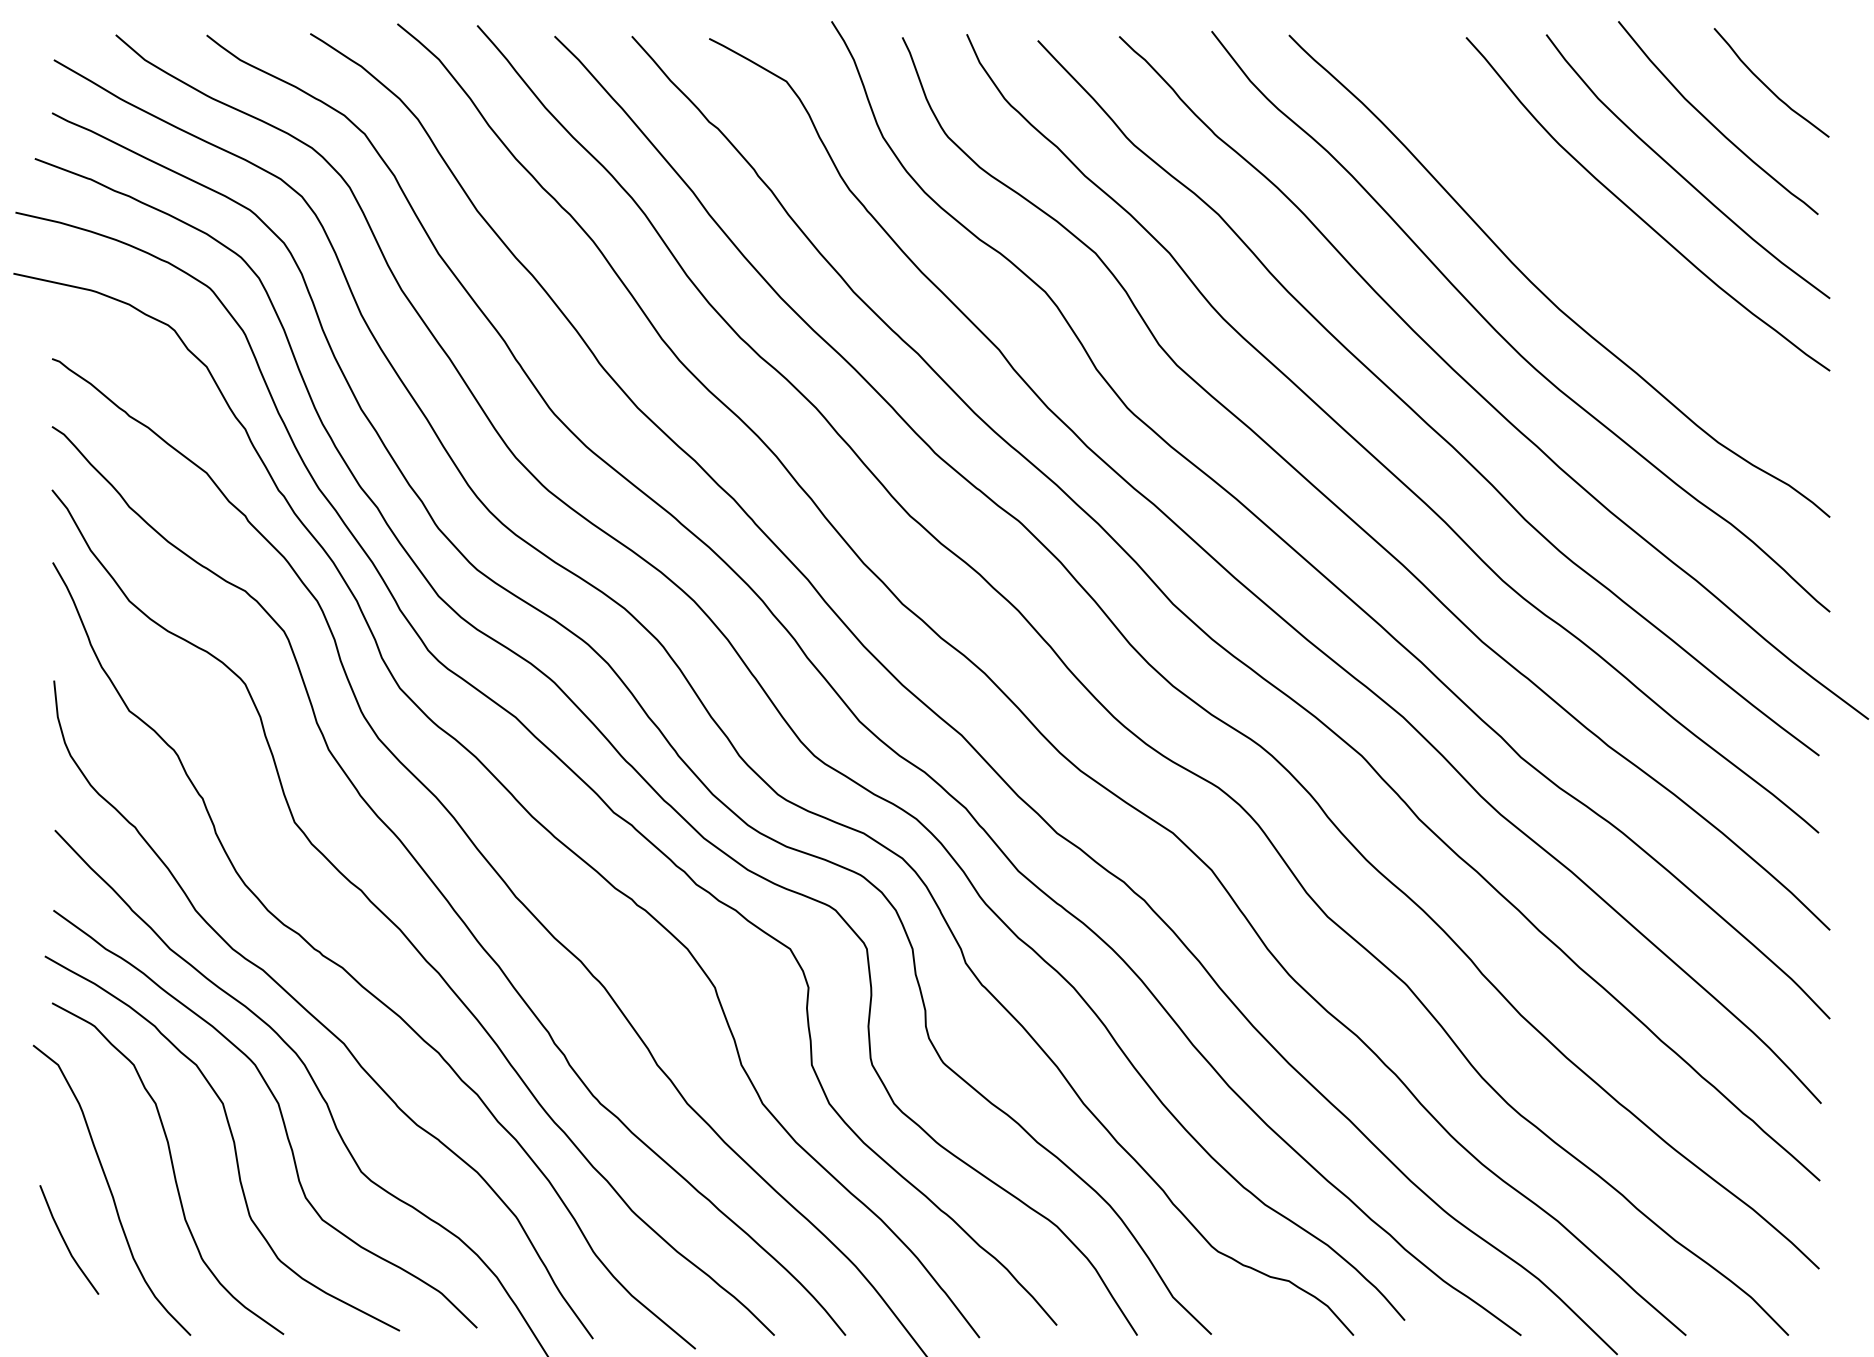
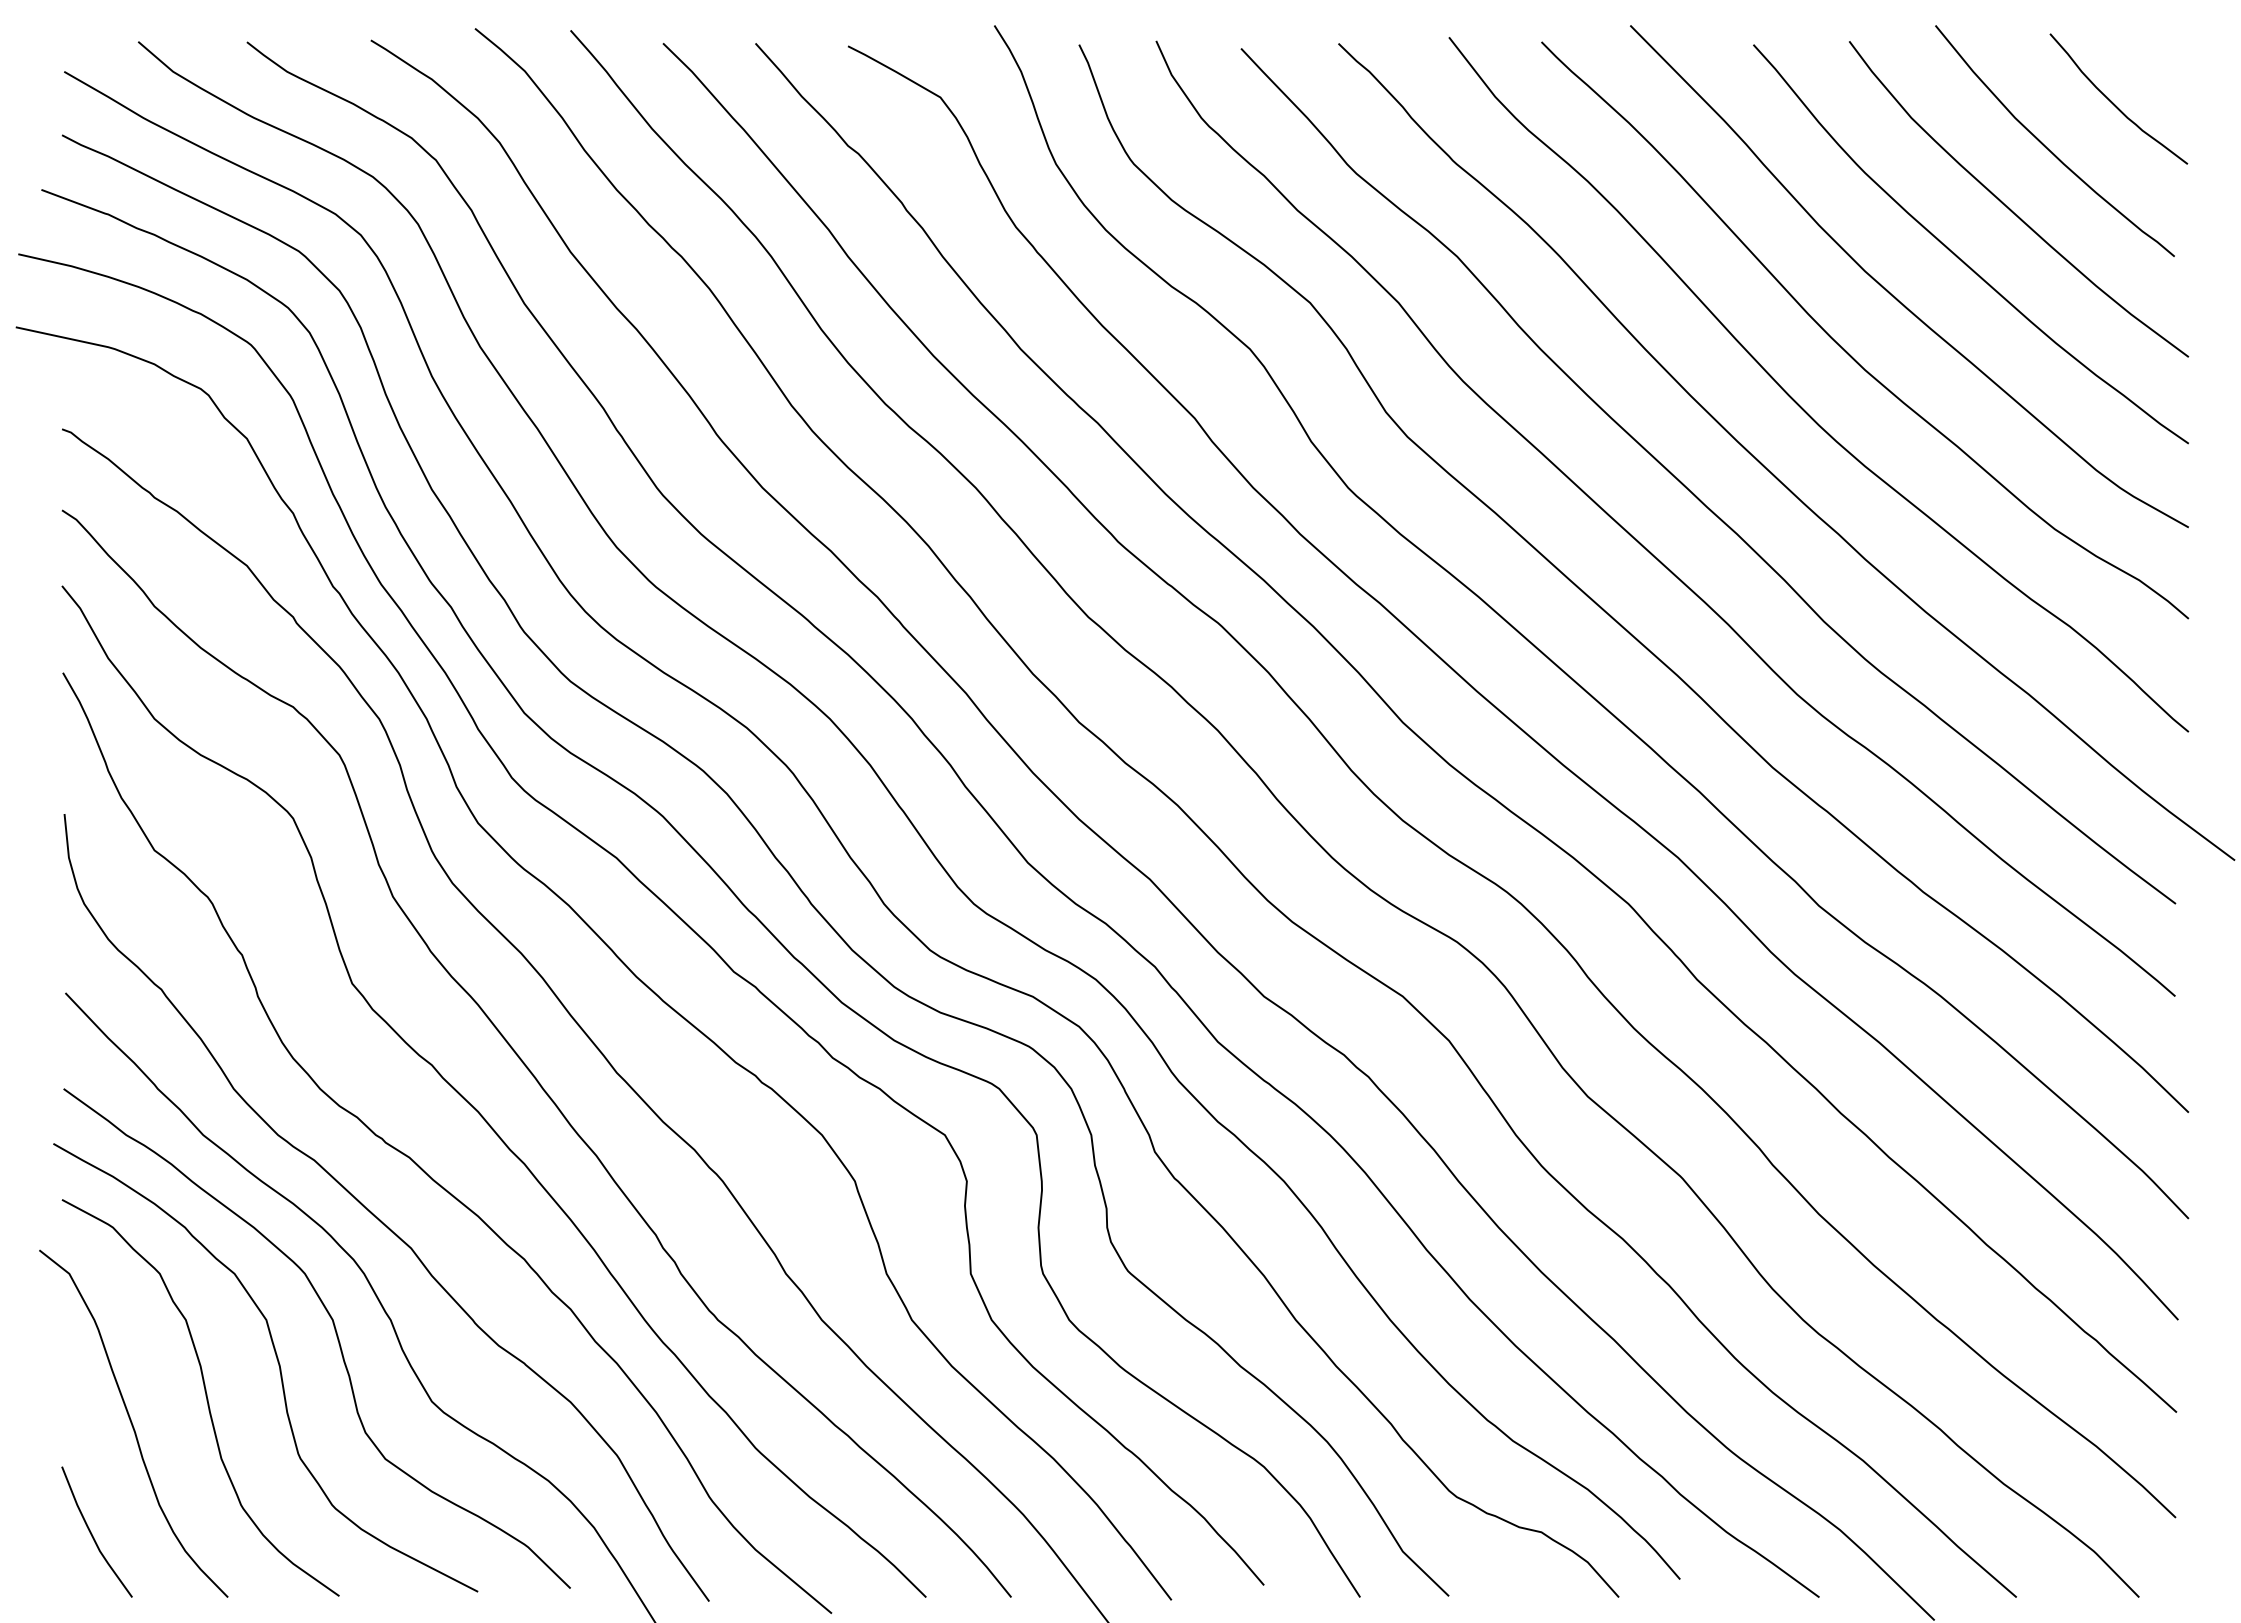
curve: (1582, 245) -> (1892, 293), added
curve: (65, 1240) -> (92, 1532), moved

